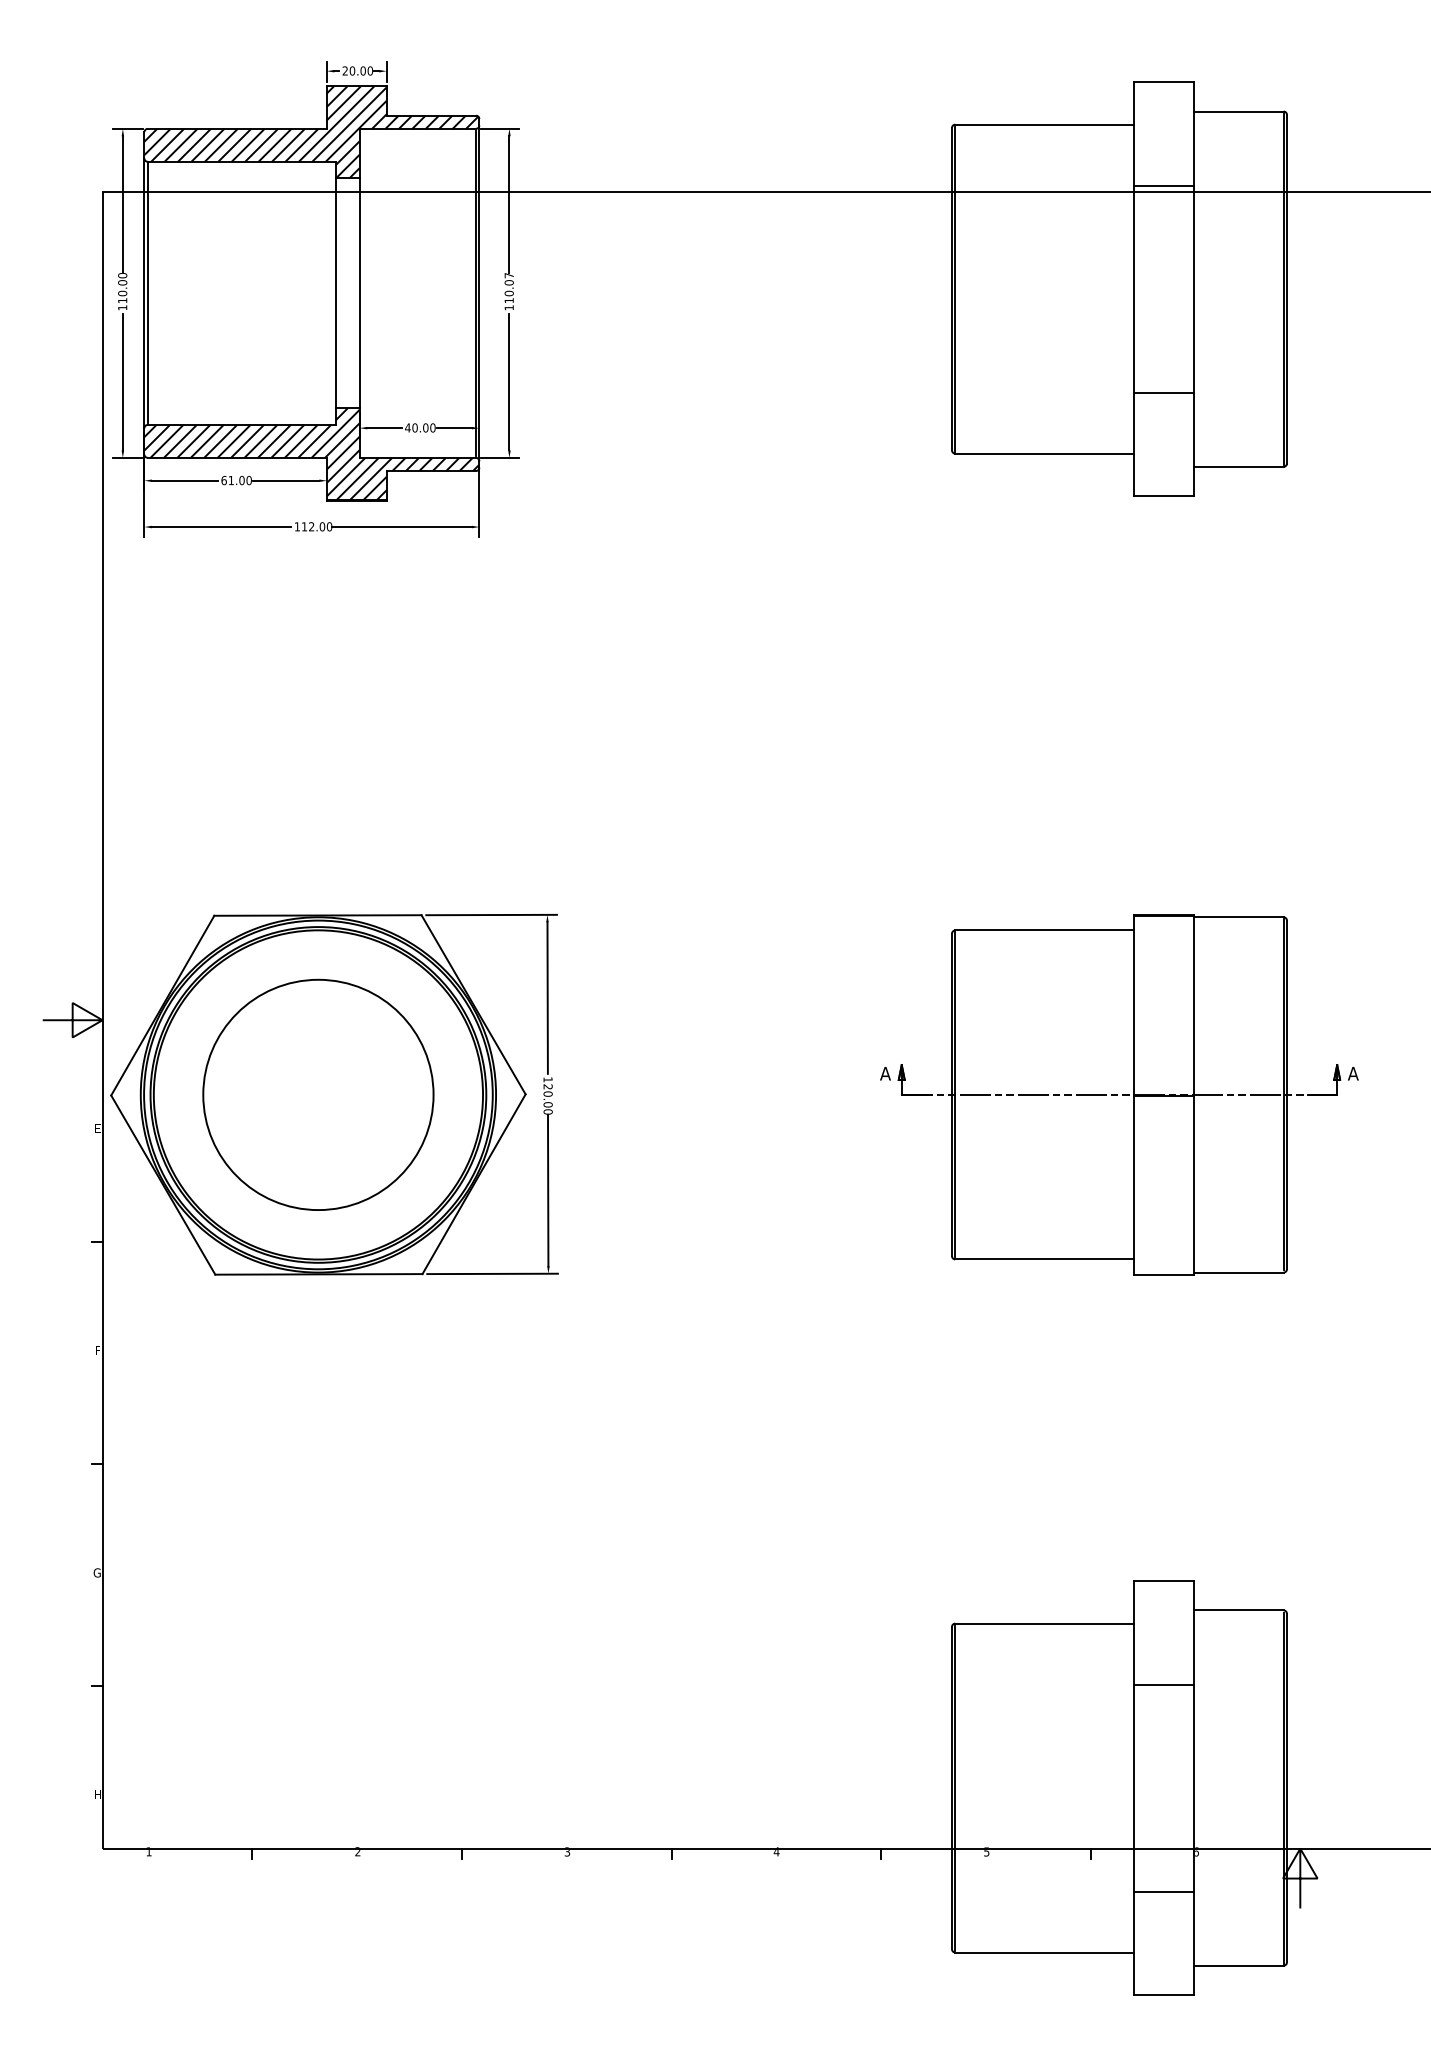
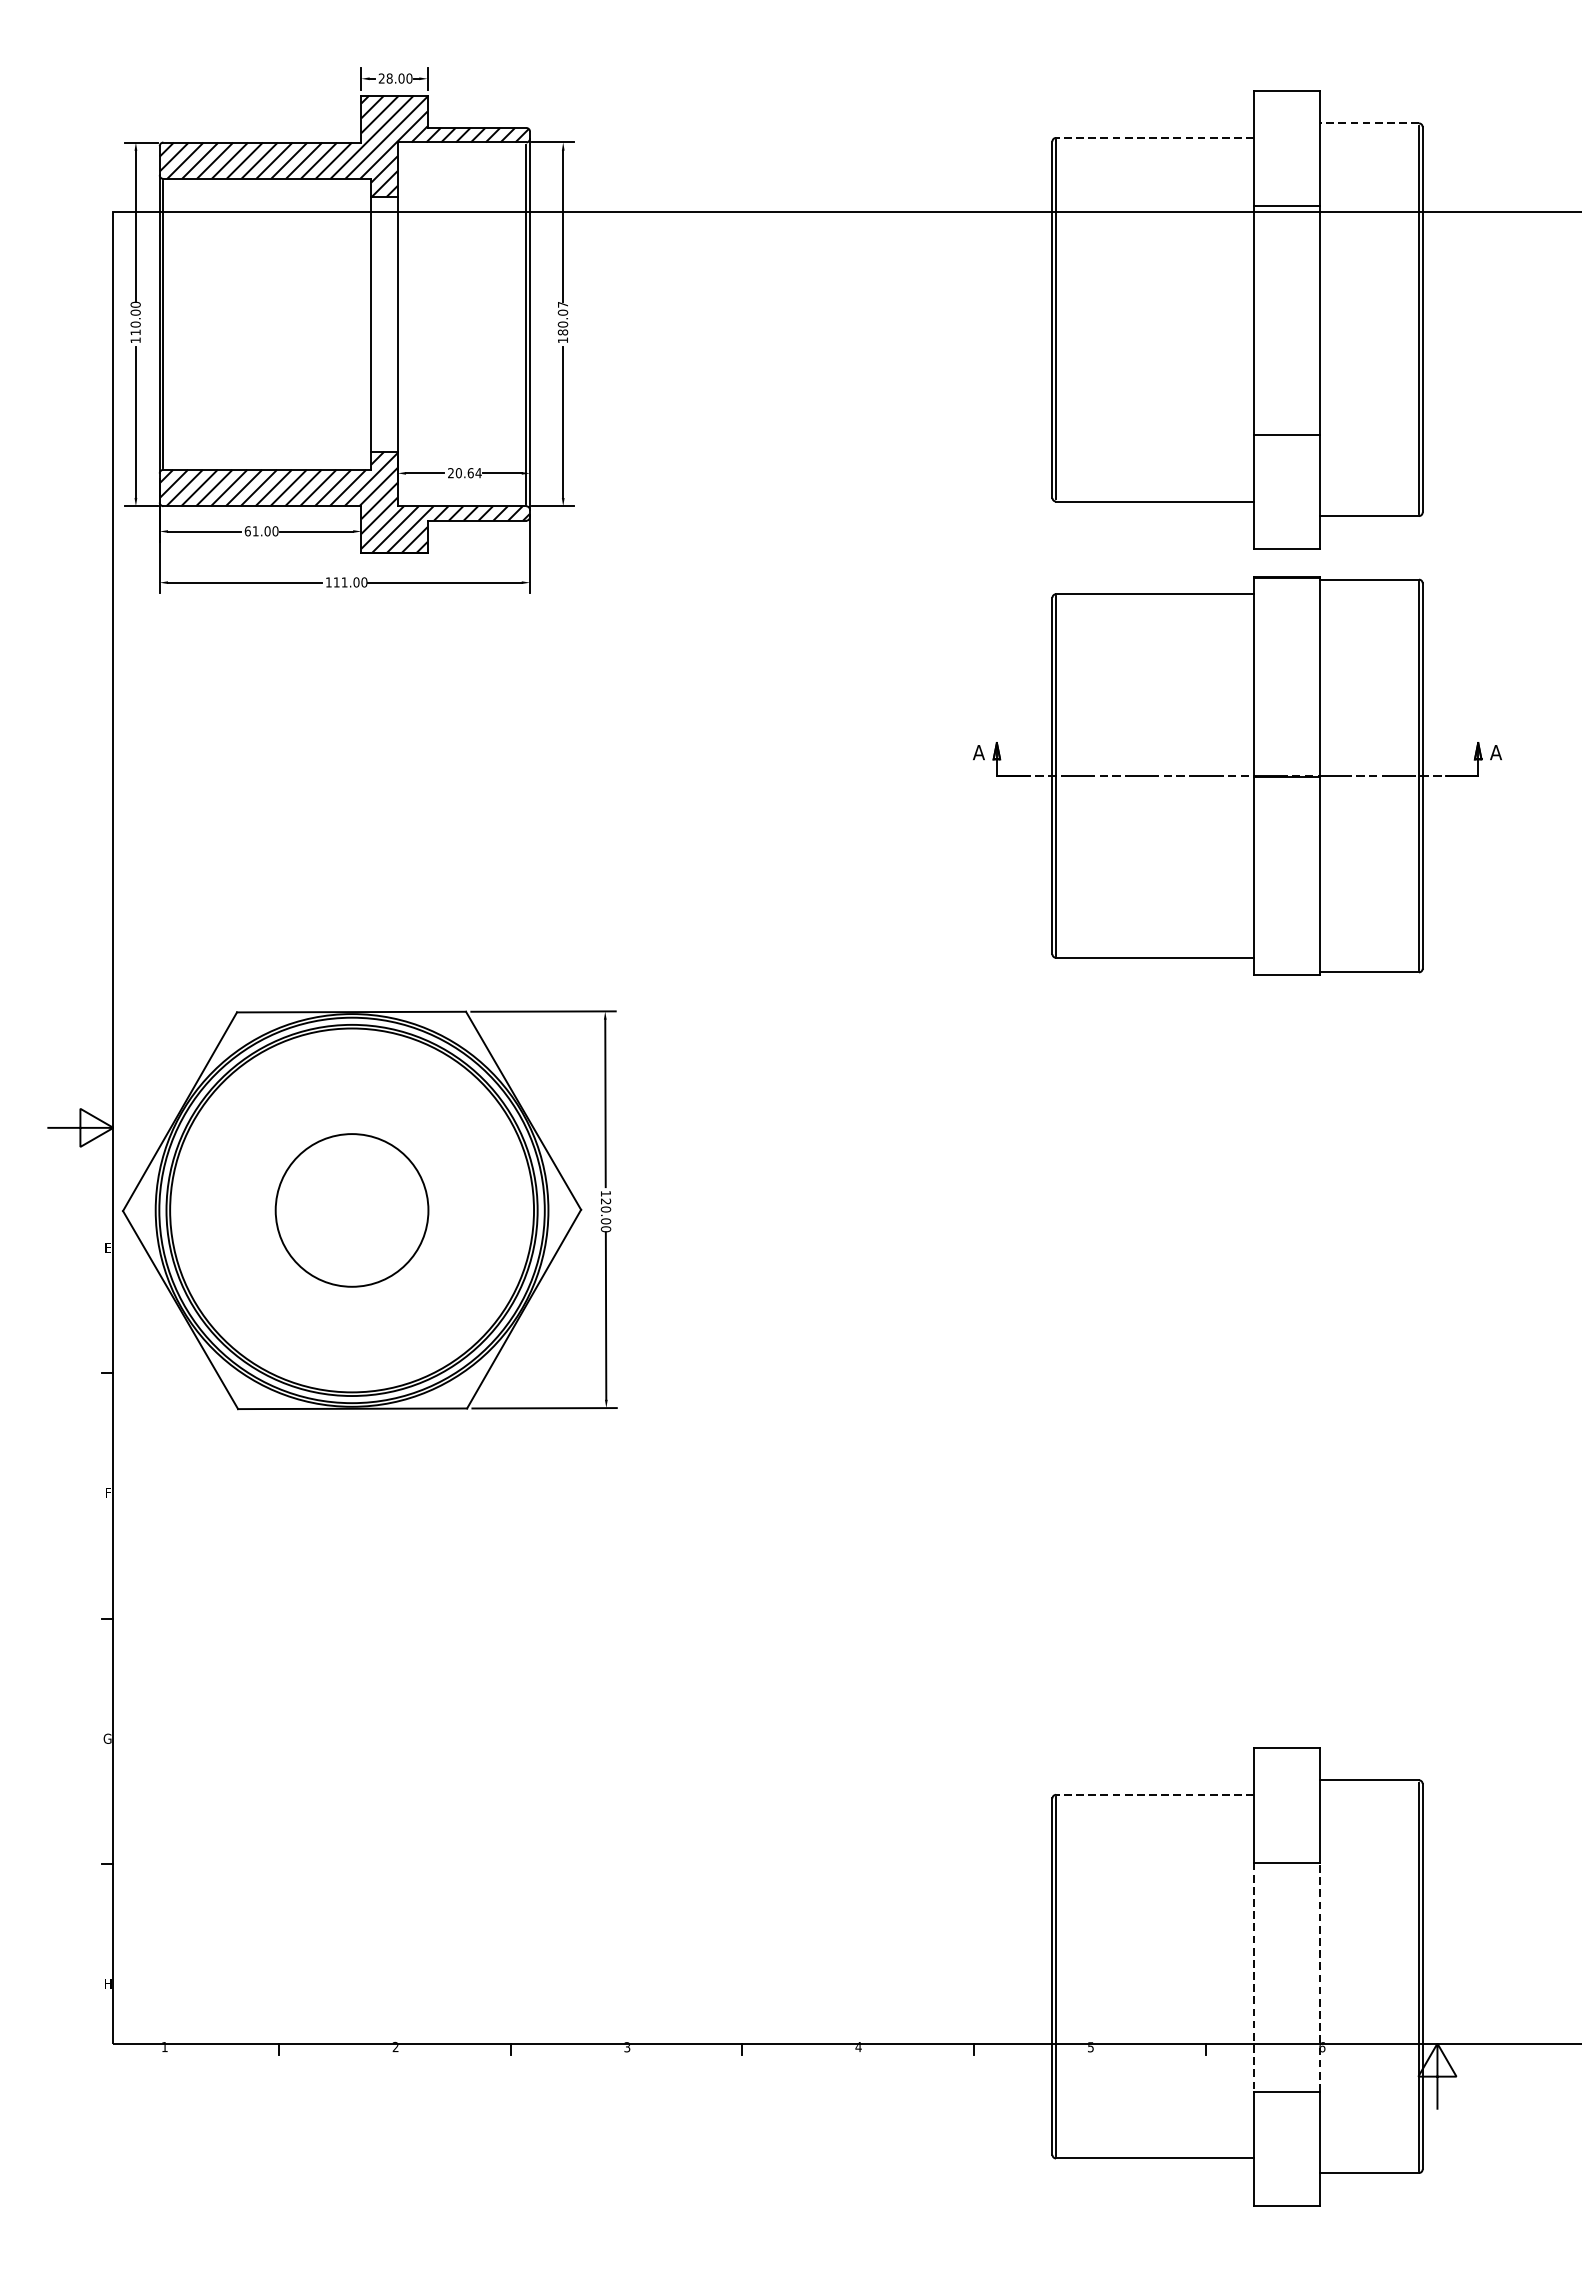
text: (352, 70) -> (389, 78), 20.00 -> 28.00
line: (1238, 111) -> (1369, 123), solid -> dashed
line: (1044, 124) -> (1154, 137), solid -> dashed
text: (508, 300) -> (562, 332), 110.07 -> 180.07
text: (420, 427) -> (464, 472), 40.00 -> 20.64
text: (311, 526) -> (344, 582), 112.00 -> 111.00
circle: (318, 1094) -> (352, 1209), size x0.6
part: (1119, 1094) -> (1237, 775), moved
line: (1044, 1623) -> (1154, 1794), solid -> dashed
line: (1134, 1788) -> (1254, 1977), solid -> dashed
line: (1194, 1788) -> (1320, 1977), solid -> dashed

